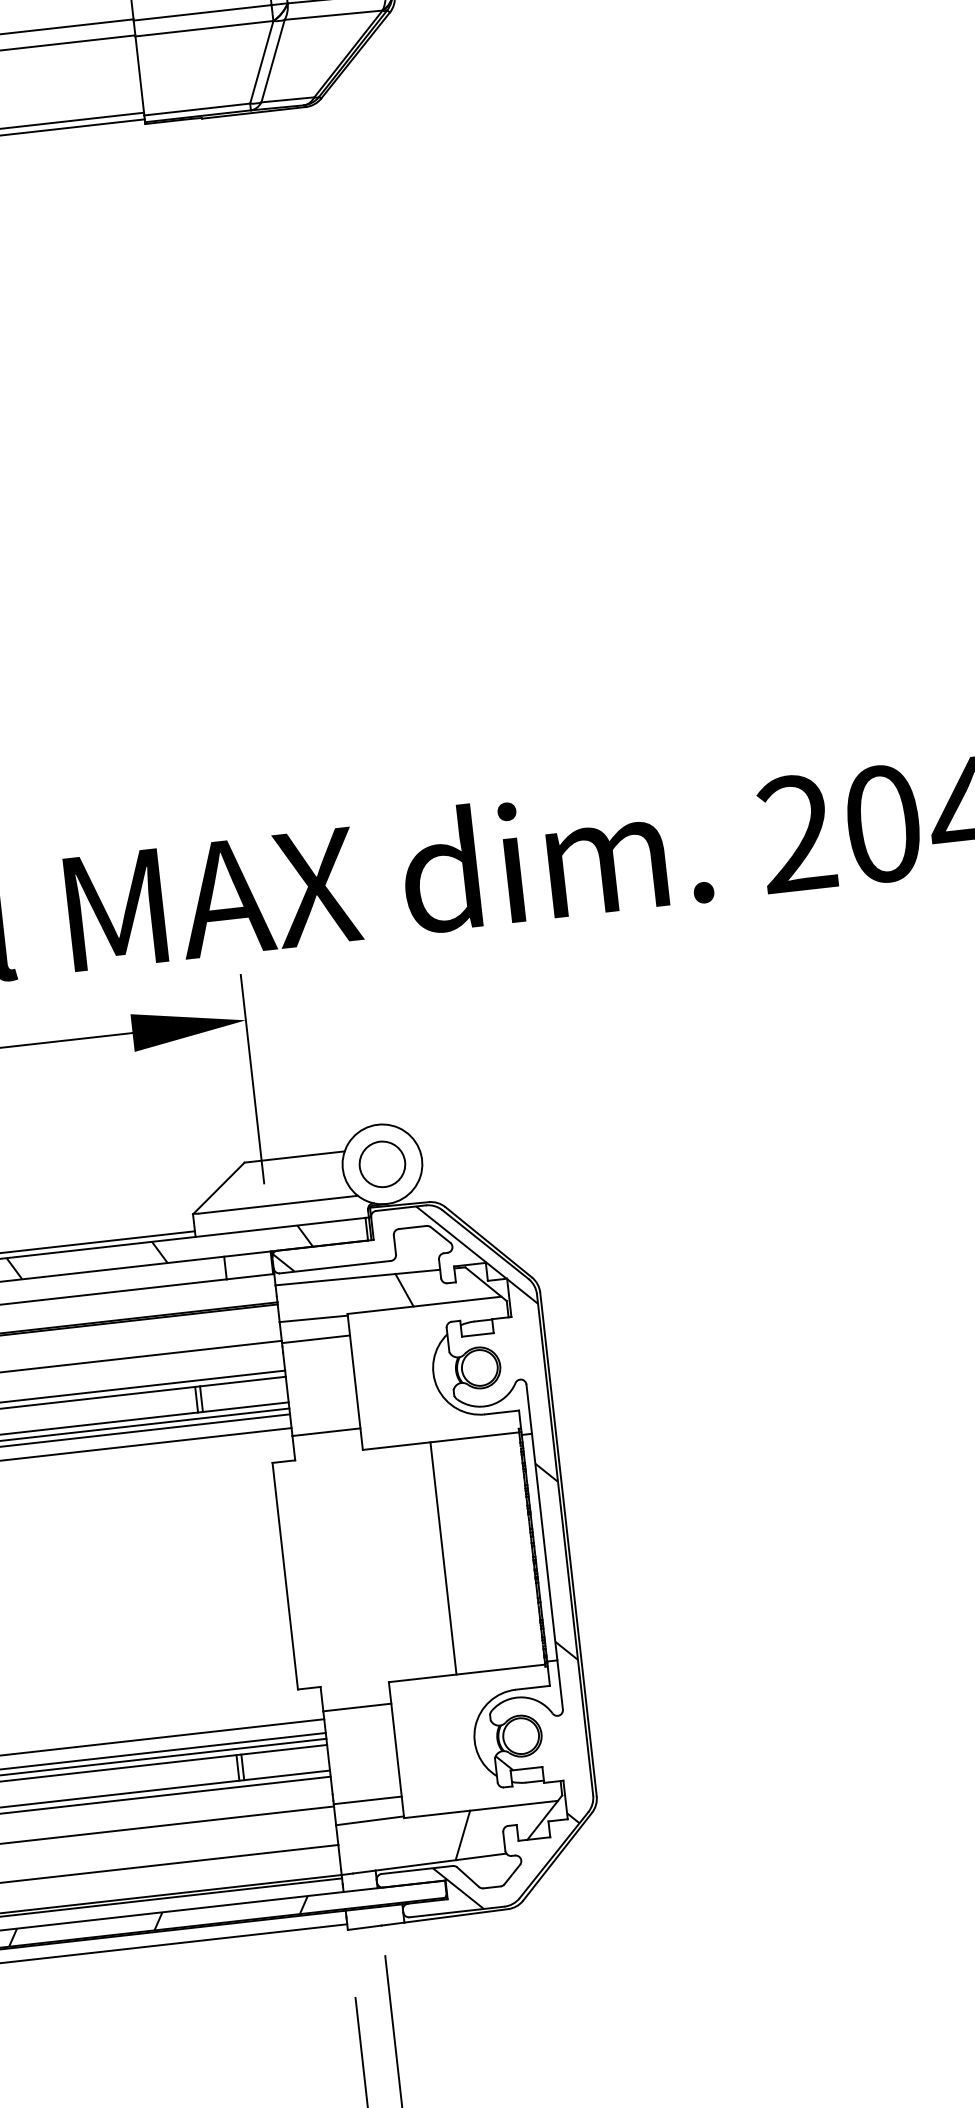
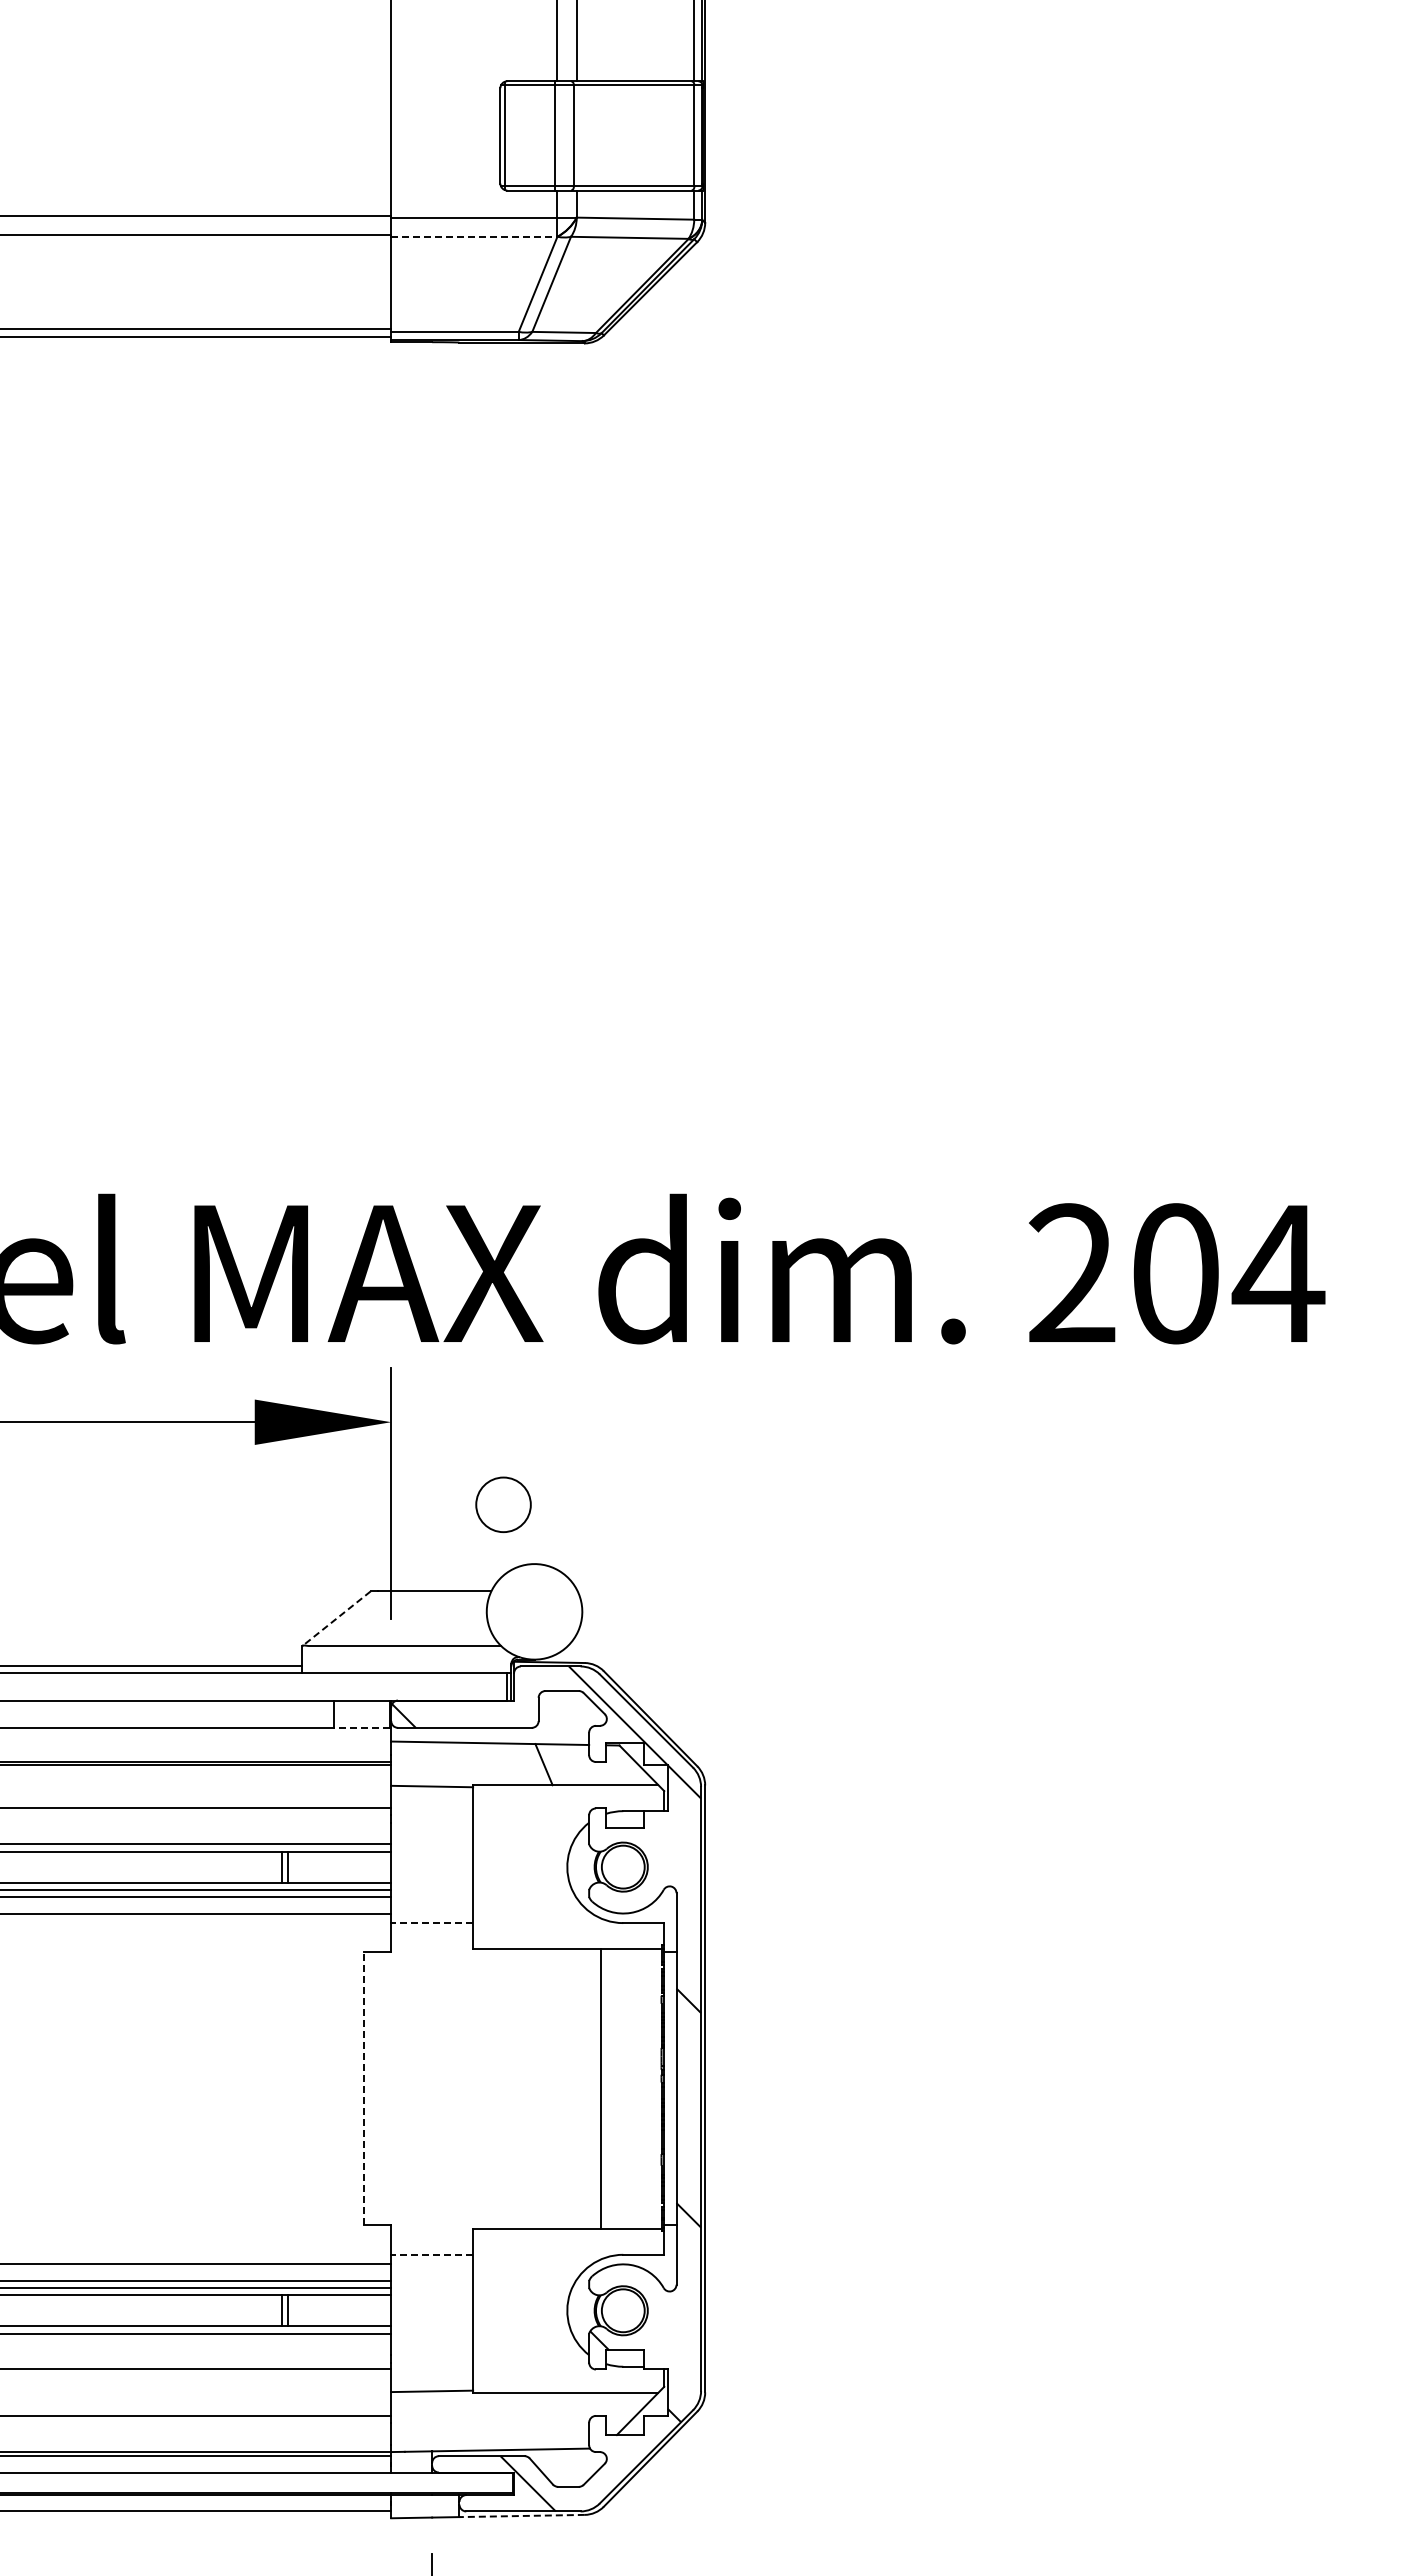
line: (204, 28) -> (474, 236), solid -> dashed
circle: (382, 1164) -> (503, 1504), moved
line: (218, 1188) -> (336, 1618), solid -> dashed
hatch: (159, 1252) -> (257, 1686), removed
line: (249, 1276) -> (361, 1727), solid -> dashed
line: (316, 1339) -> (432, 1811), removed
line: (326, 1432) -> (432, 1923), solid -> dashed
line: (443, 1558) -> (600, 2088), moved
line: (284, 1575) -> (363, 2088), solid -> dashed
line: (357, 1707) -> (432, 2254), solid -> dashed
line: (368, 1800) -> (432, 2366), removed
line: (462, 1834) -> (540, 2420), removed
hatch: (299, 1905) -> (337, 2482), removed
line: (456, 1916) -> (522, 2516), solid -> dashed

